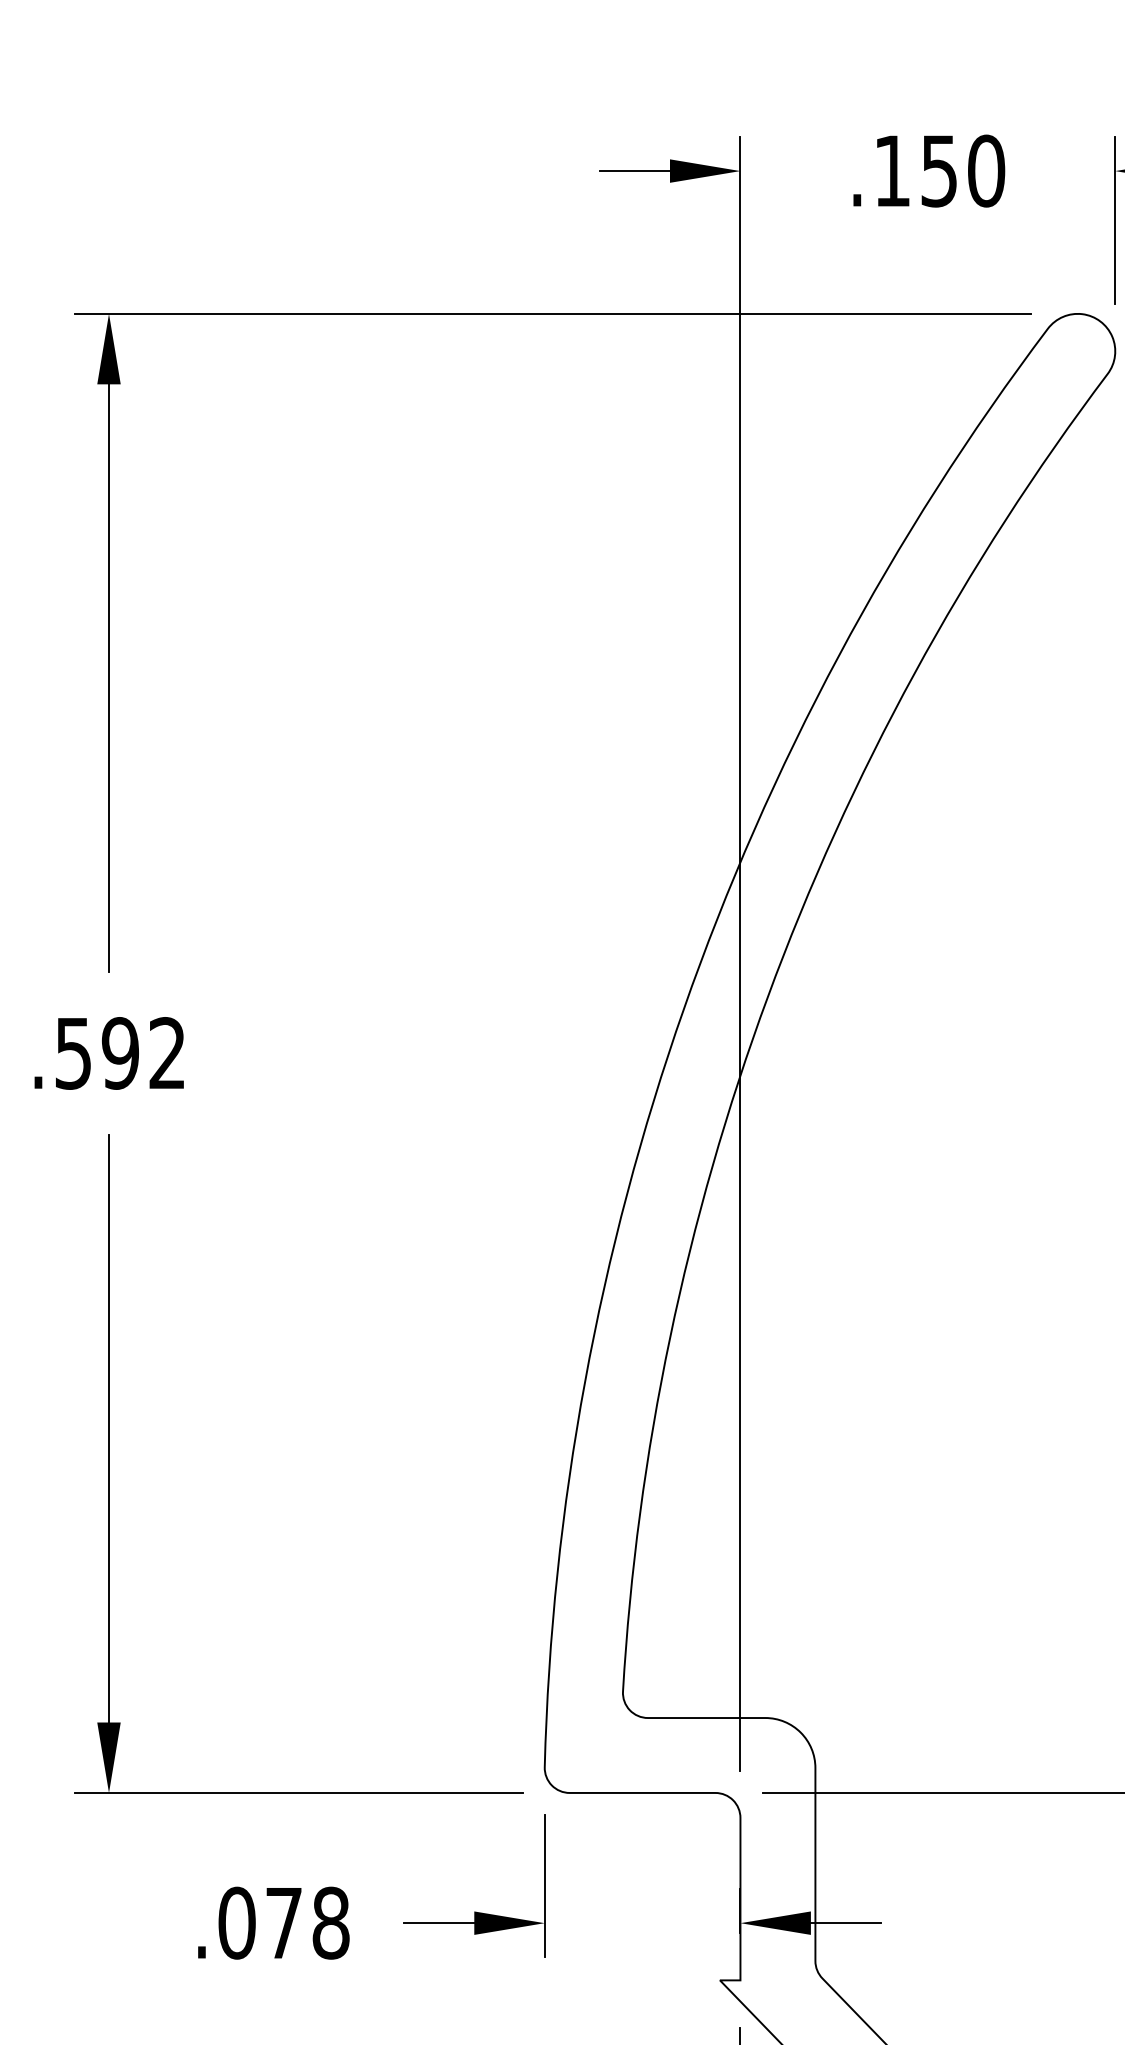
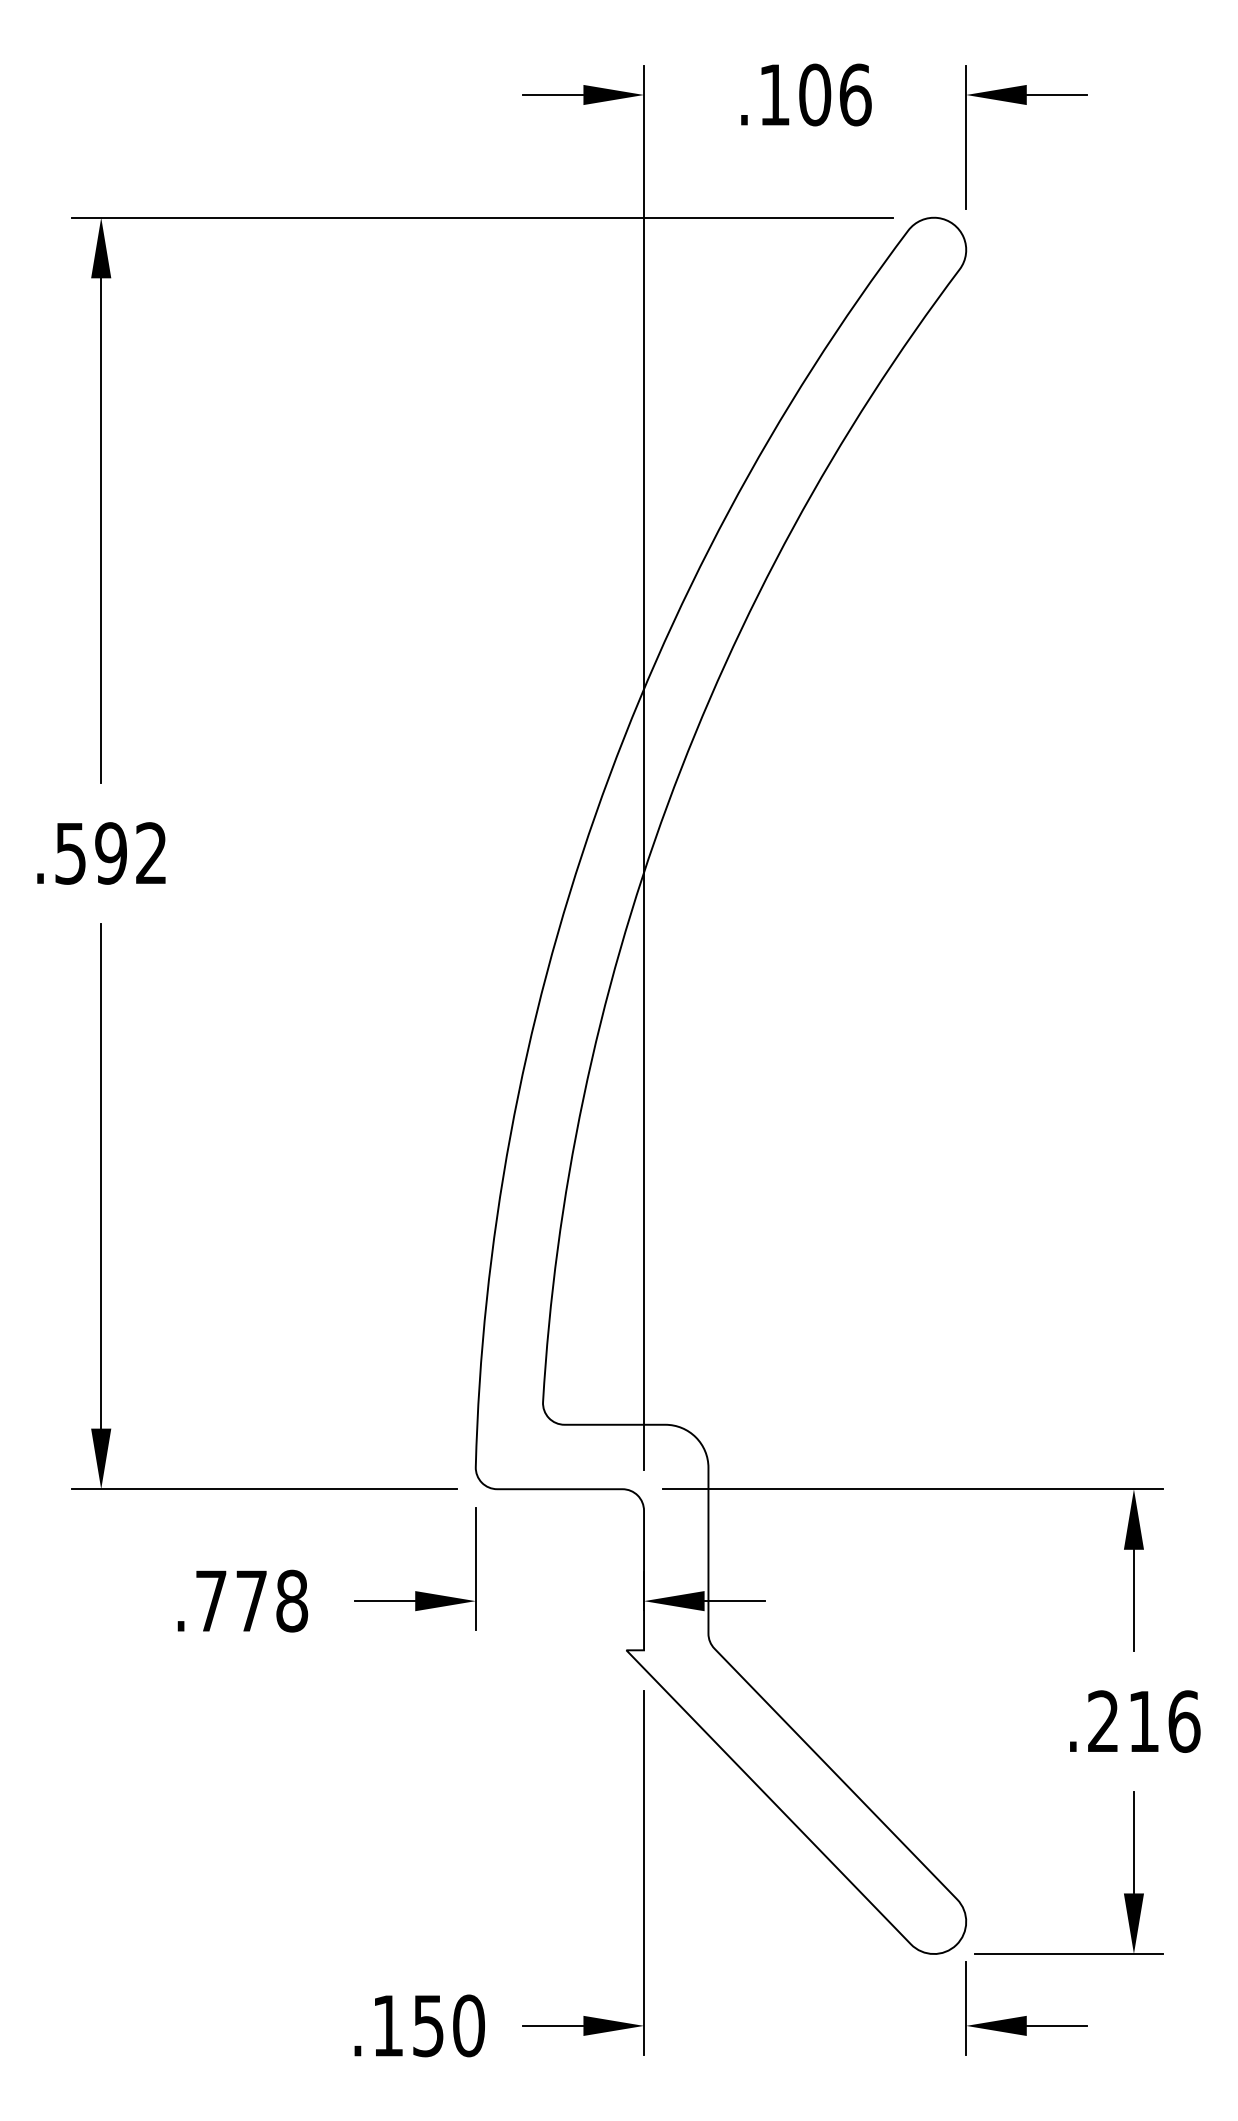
text: (963, 170) -> (835, 94), .150 -> .106
text: (237, 1922) -> (211, 1600), .078 -> .778

